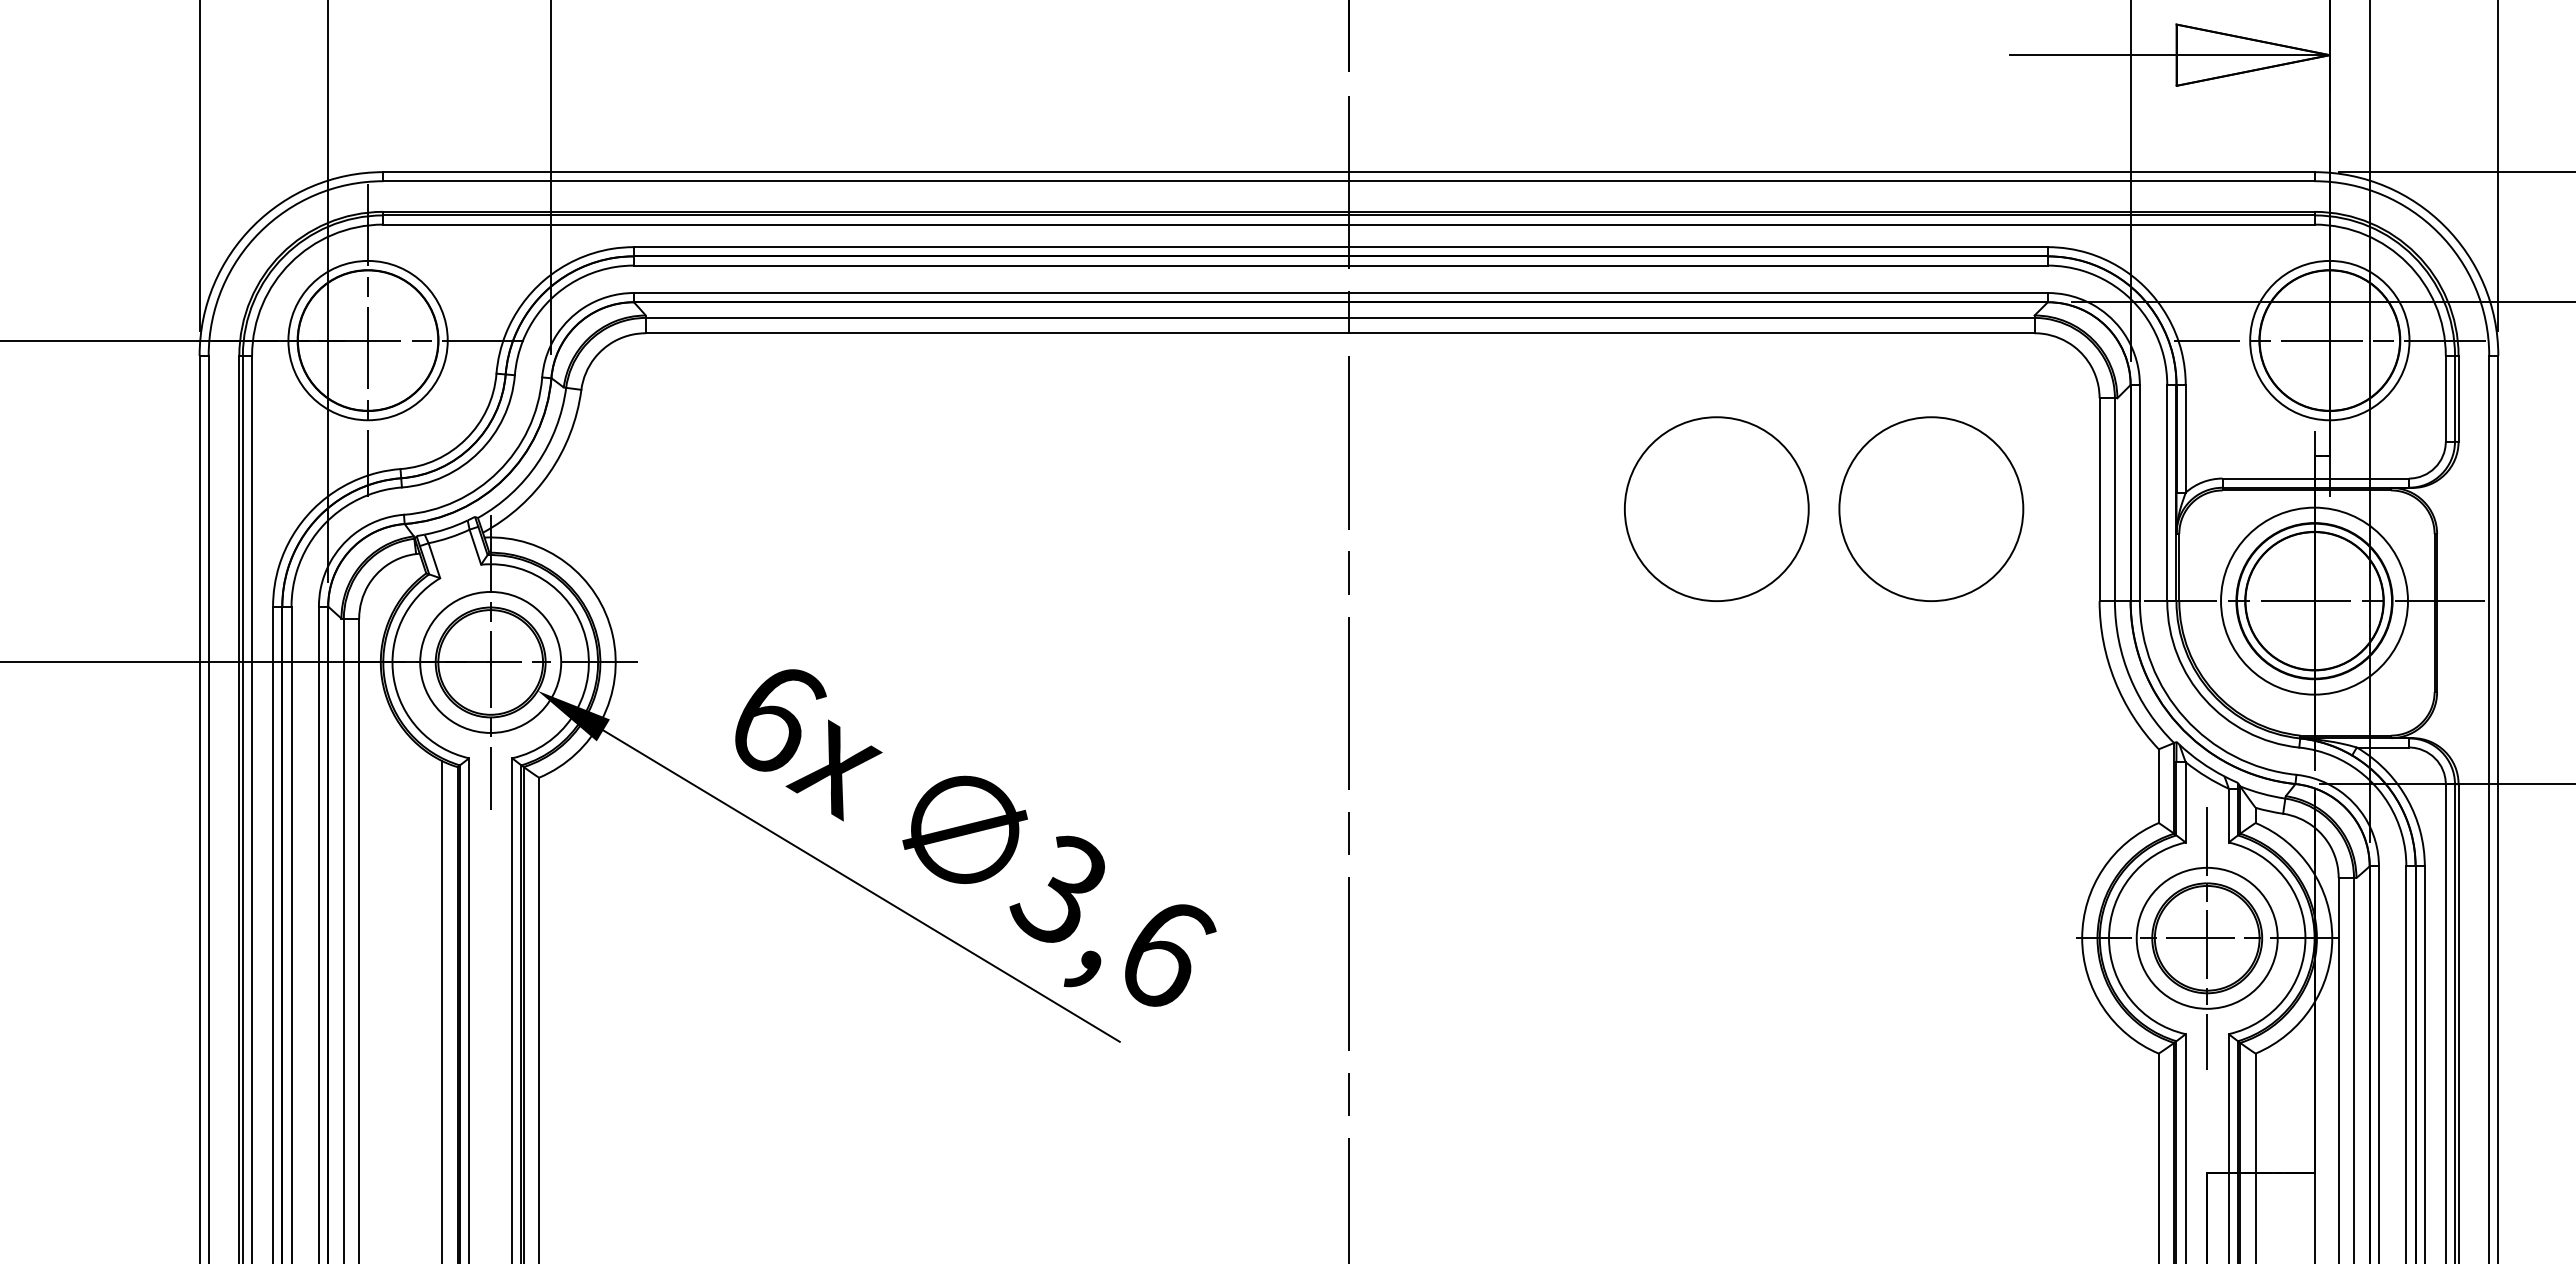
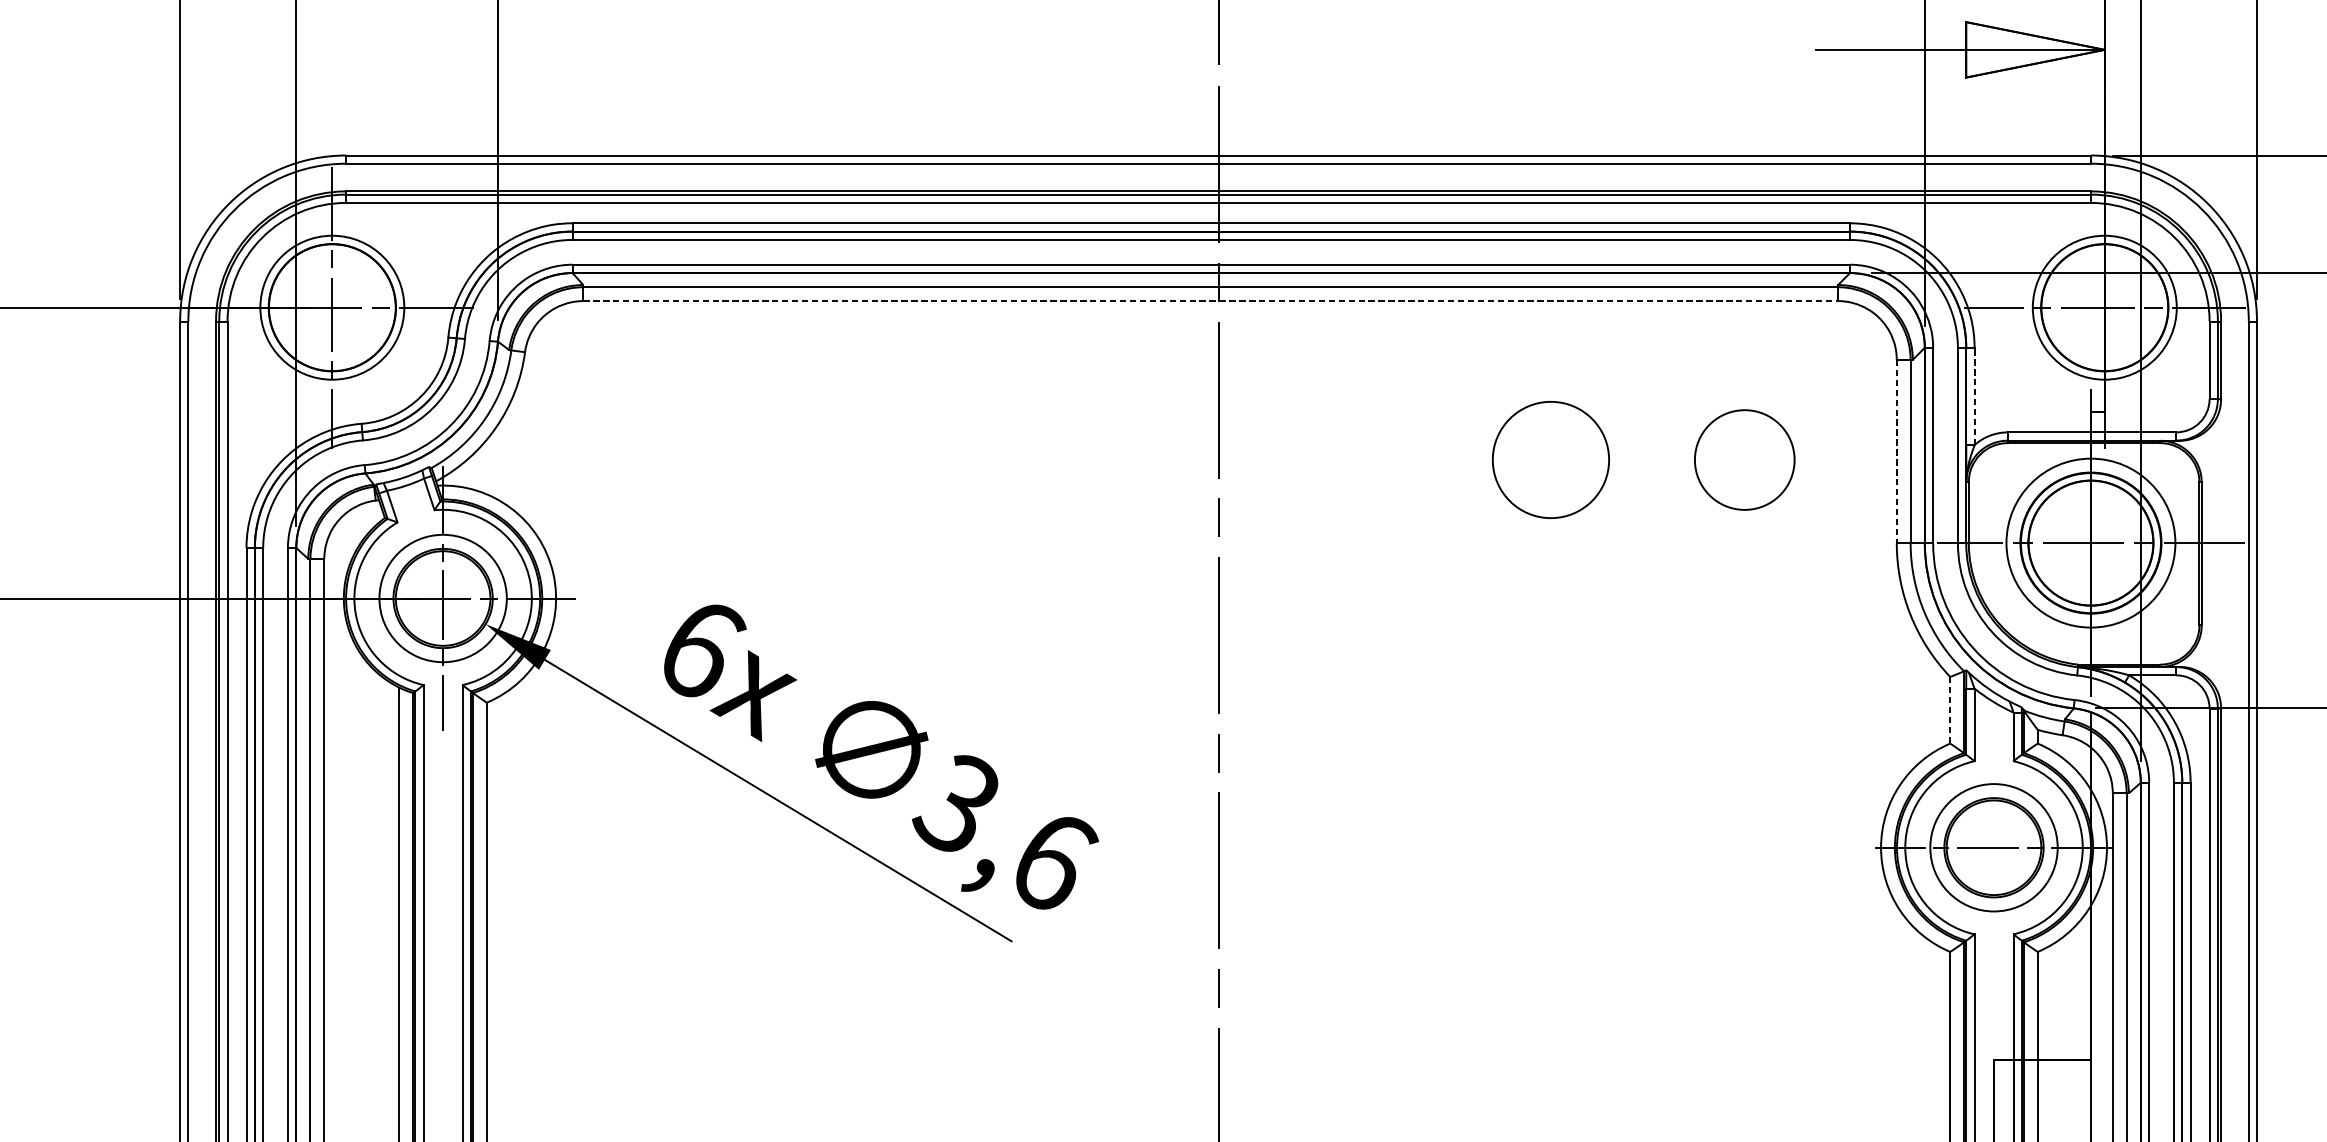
line: (1340, 333) -> (1210, 301), solid -> dashed
line: (2185, 438) -> (1974, 396), solid -> dashed
line: (2099, 500) -> (1896, 452), solid -> dashed
circle: (1716, 508) -> (1550, 459), size x0.7
circle: (1931, 509) -> (1744, 460), size x0.6
line: (2158, 786) -> (1949, 710), solid -> dashed
line: (2207, 937) -> (1994, 847), removed

